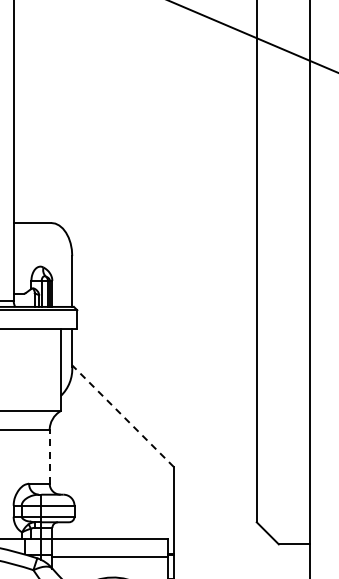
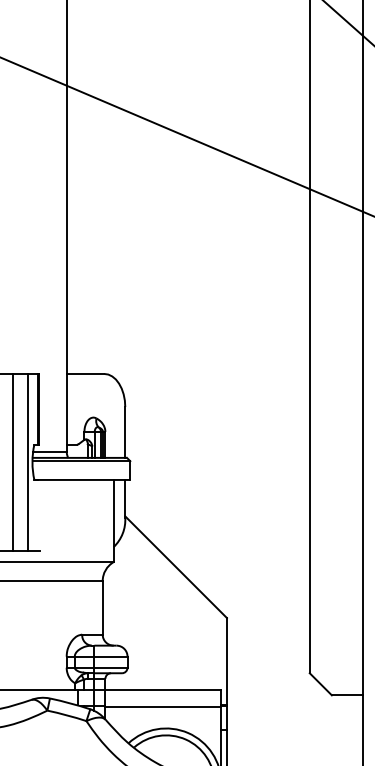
line: (123, 416) -> (176, 567), dashed -> solid
line: (49, 456) -> (102, 607), dashed -> solid

